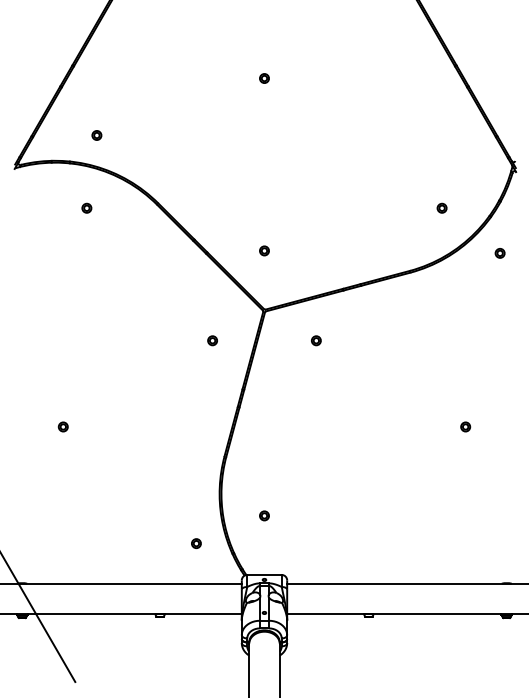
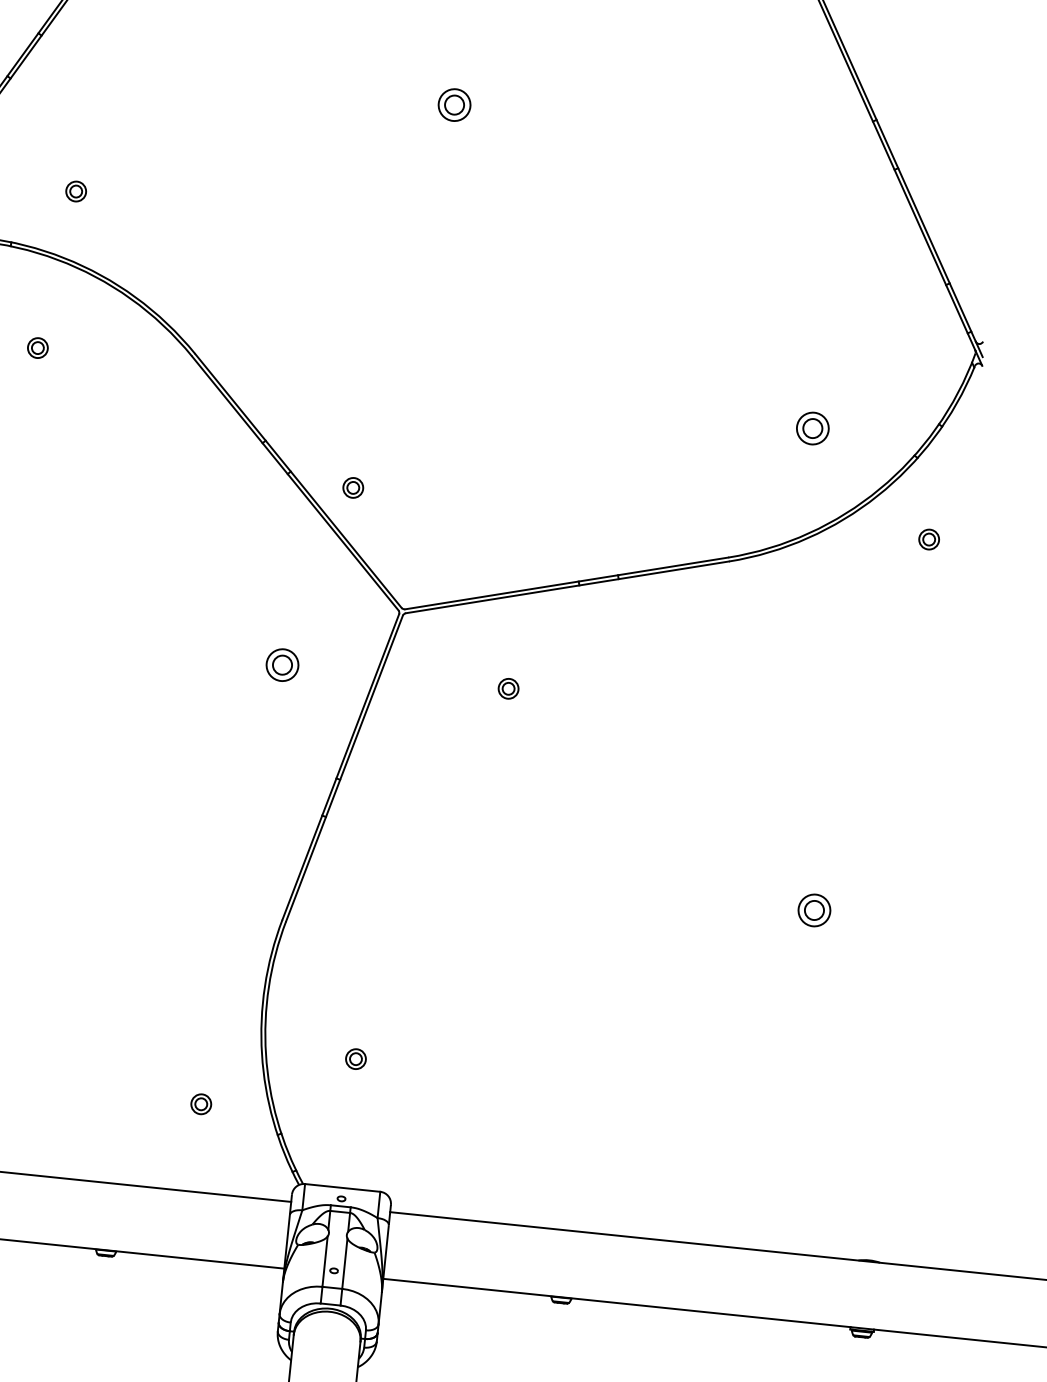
part: (264, 78) -> (454, 104), size x1.6
part: (441, 207) -> (811, 426), size x1.6
part: (264, 250) -> (353, 486), moved
part: (212, 340) -> (282, 664), size x1.6
part: (465, 426) -> (814, 909), size x1.6

